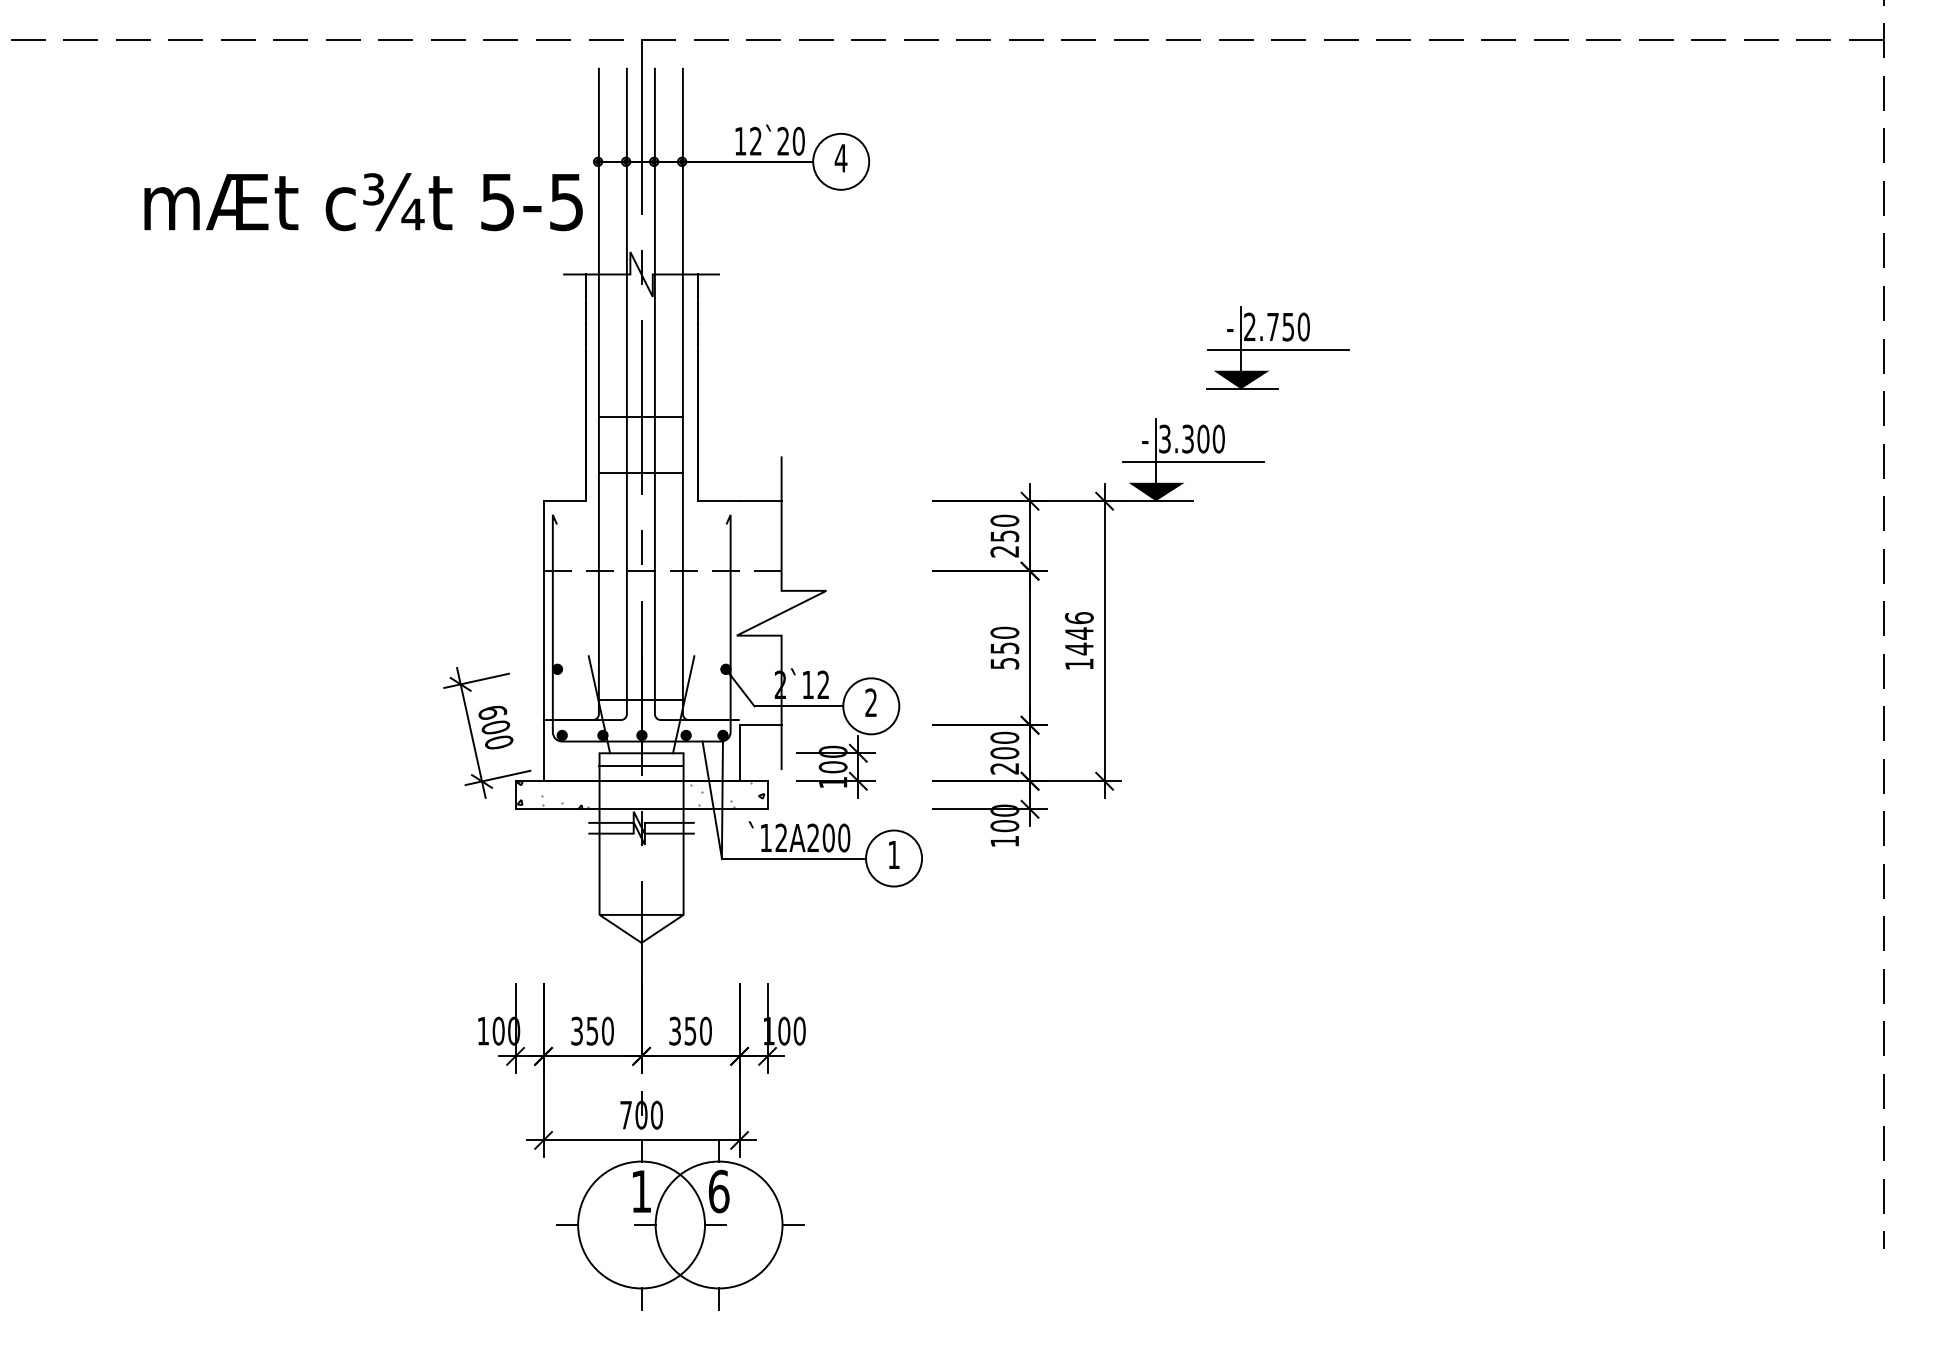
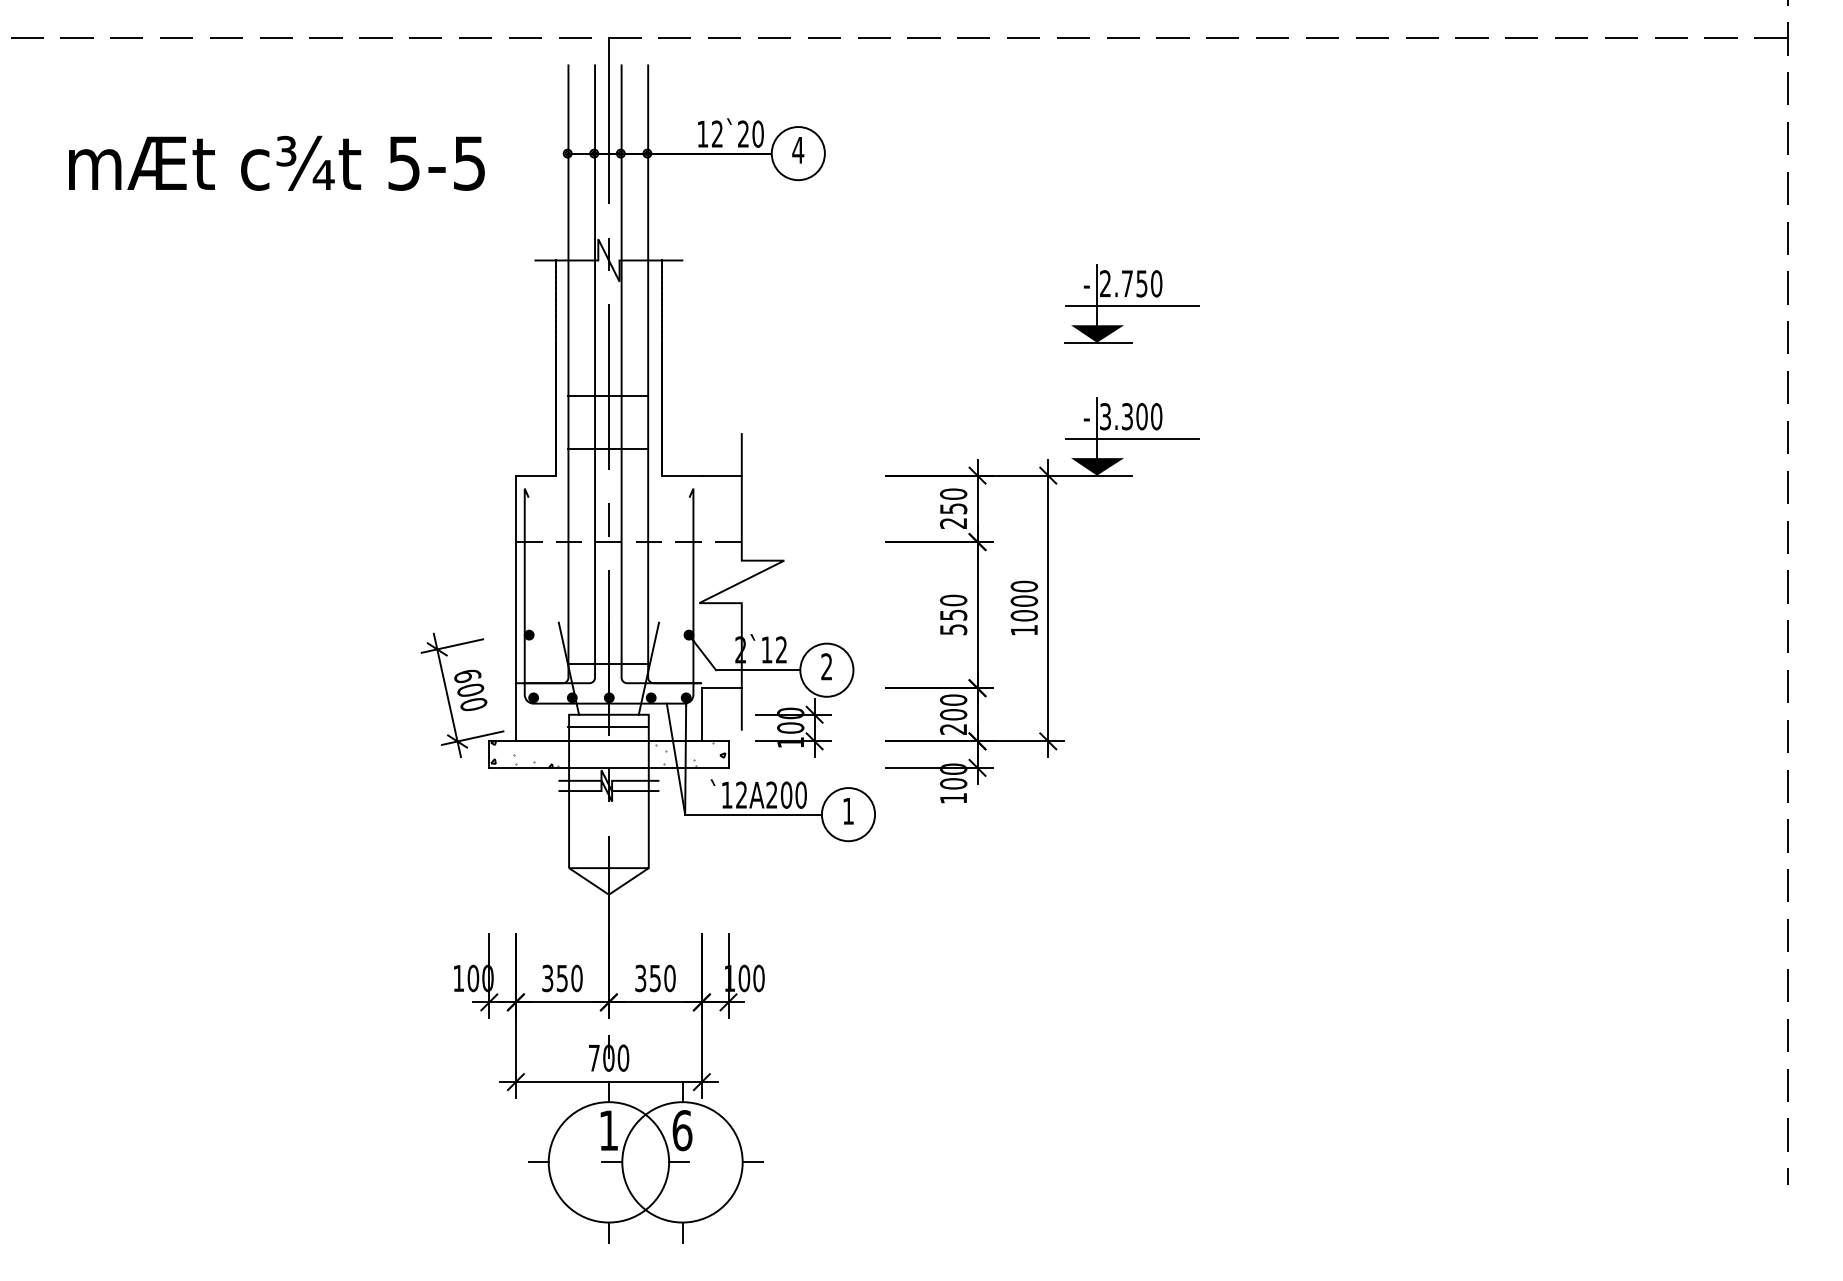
text: (363, 202) -> (276, 163), moved
part: (1277, 347) -> (1131, 303), moved
text: (1079, 633) -> (1024, 601), 1446 -> 1000

